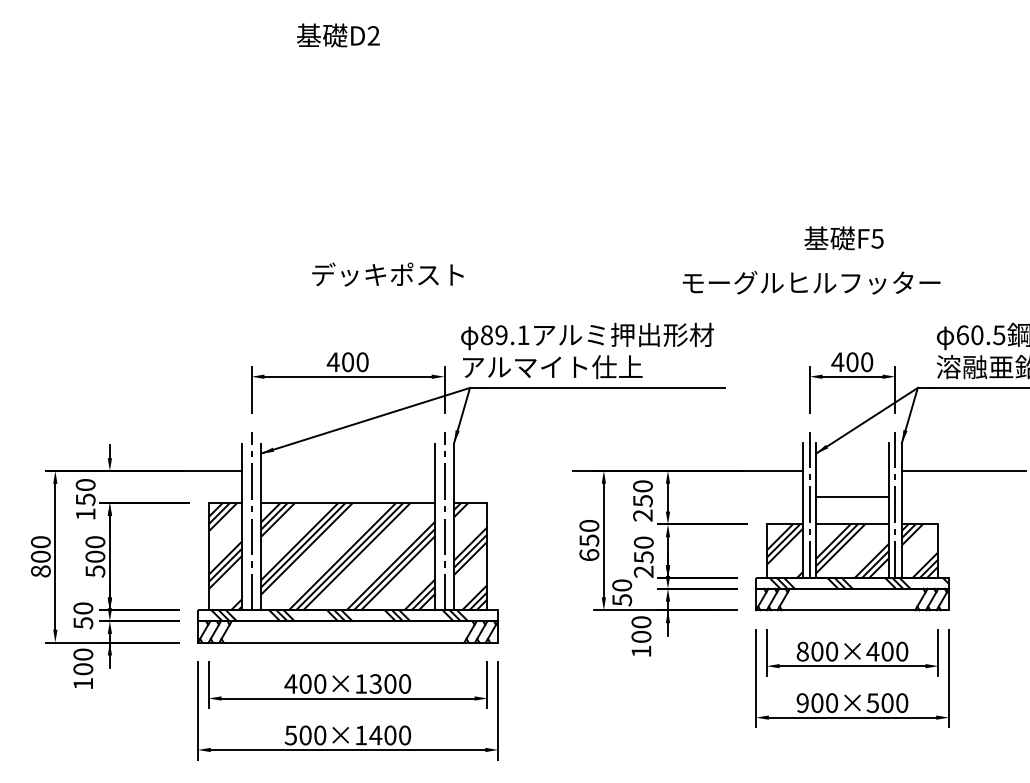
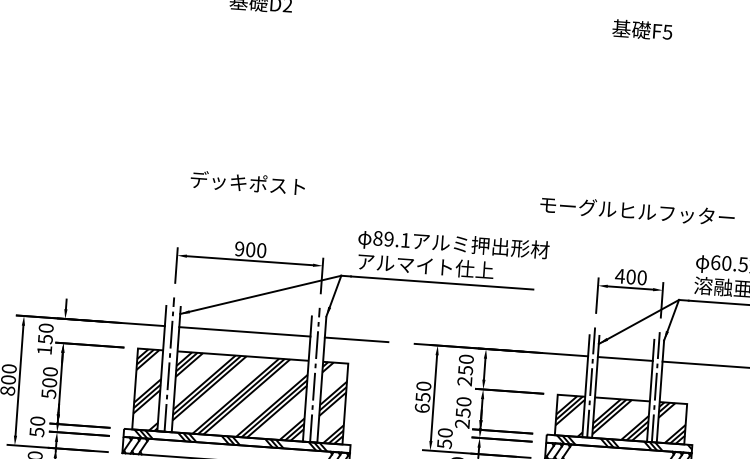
text: (843, 238) -> (642, 30), moved
text: (387, 274) -> (247, 183), moved
text: (811, 282) -> (637, 210), moved
text: (587, 350) -> (453, 255), moved
text: (332, 362) -> (238, 249), 400 -> 900
line: (348, 471) -> (245, 332), added
line: (496, 471) -> (356, 340), added
line: (852, 496) -> (625, 358), moved

